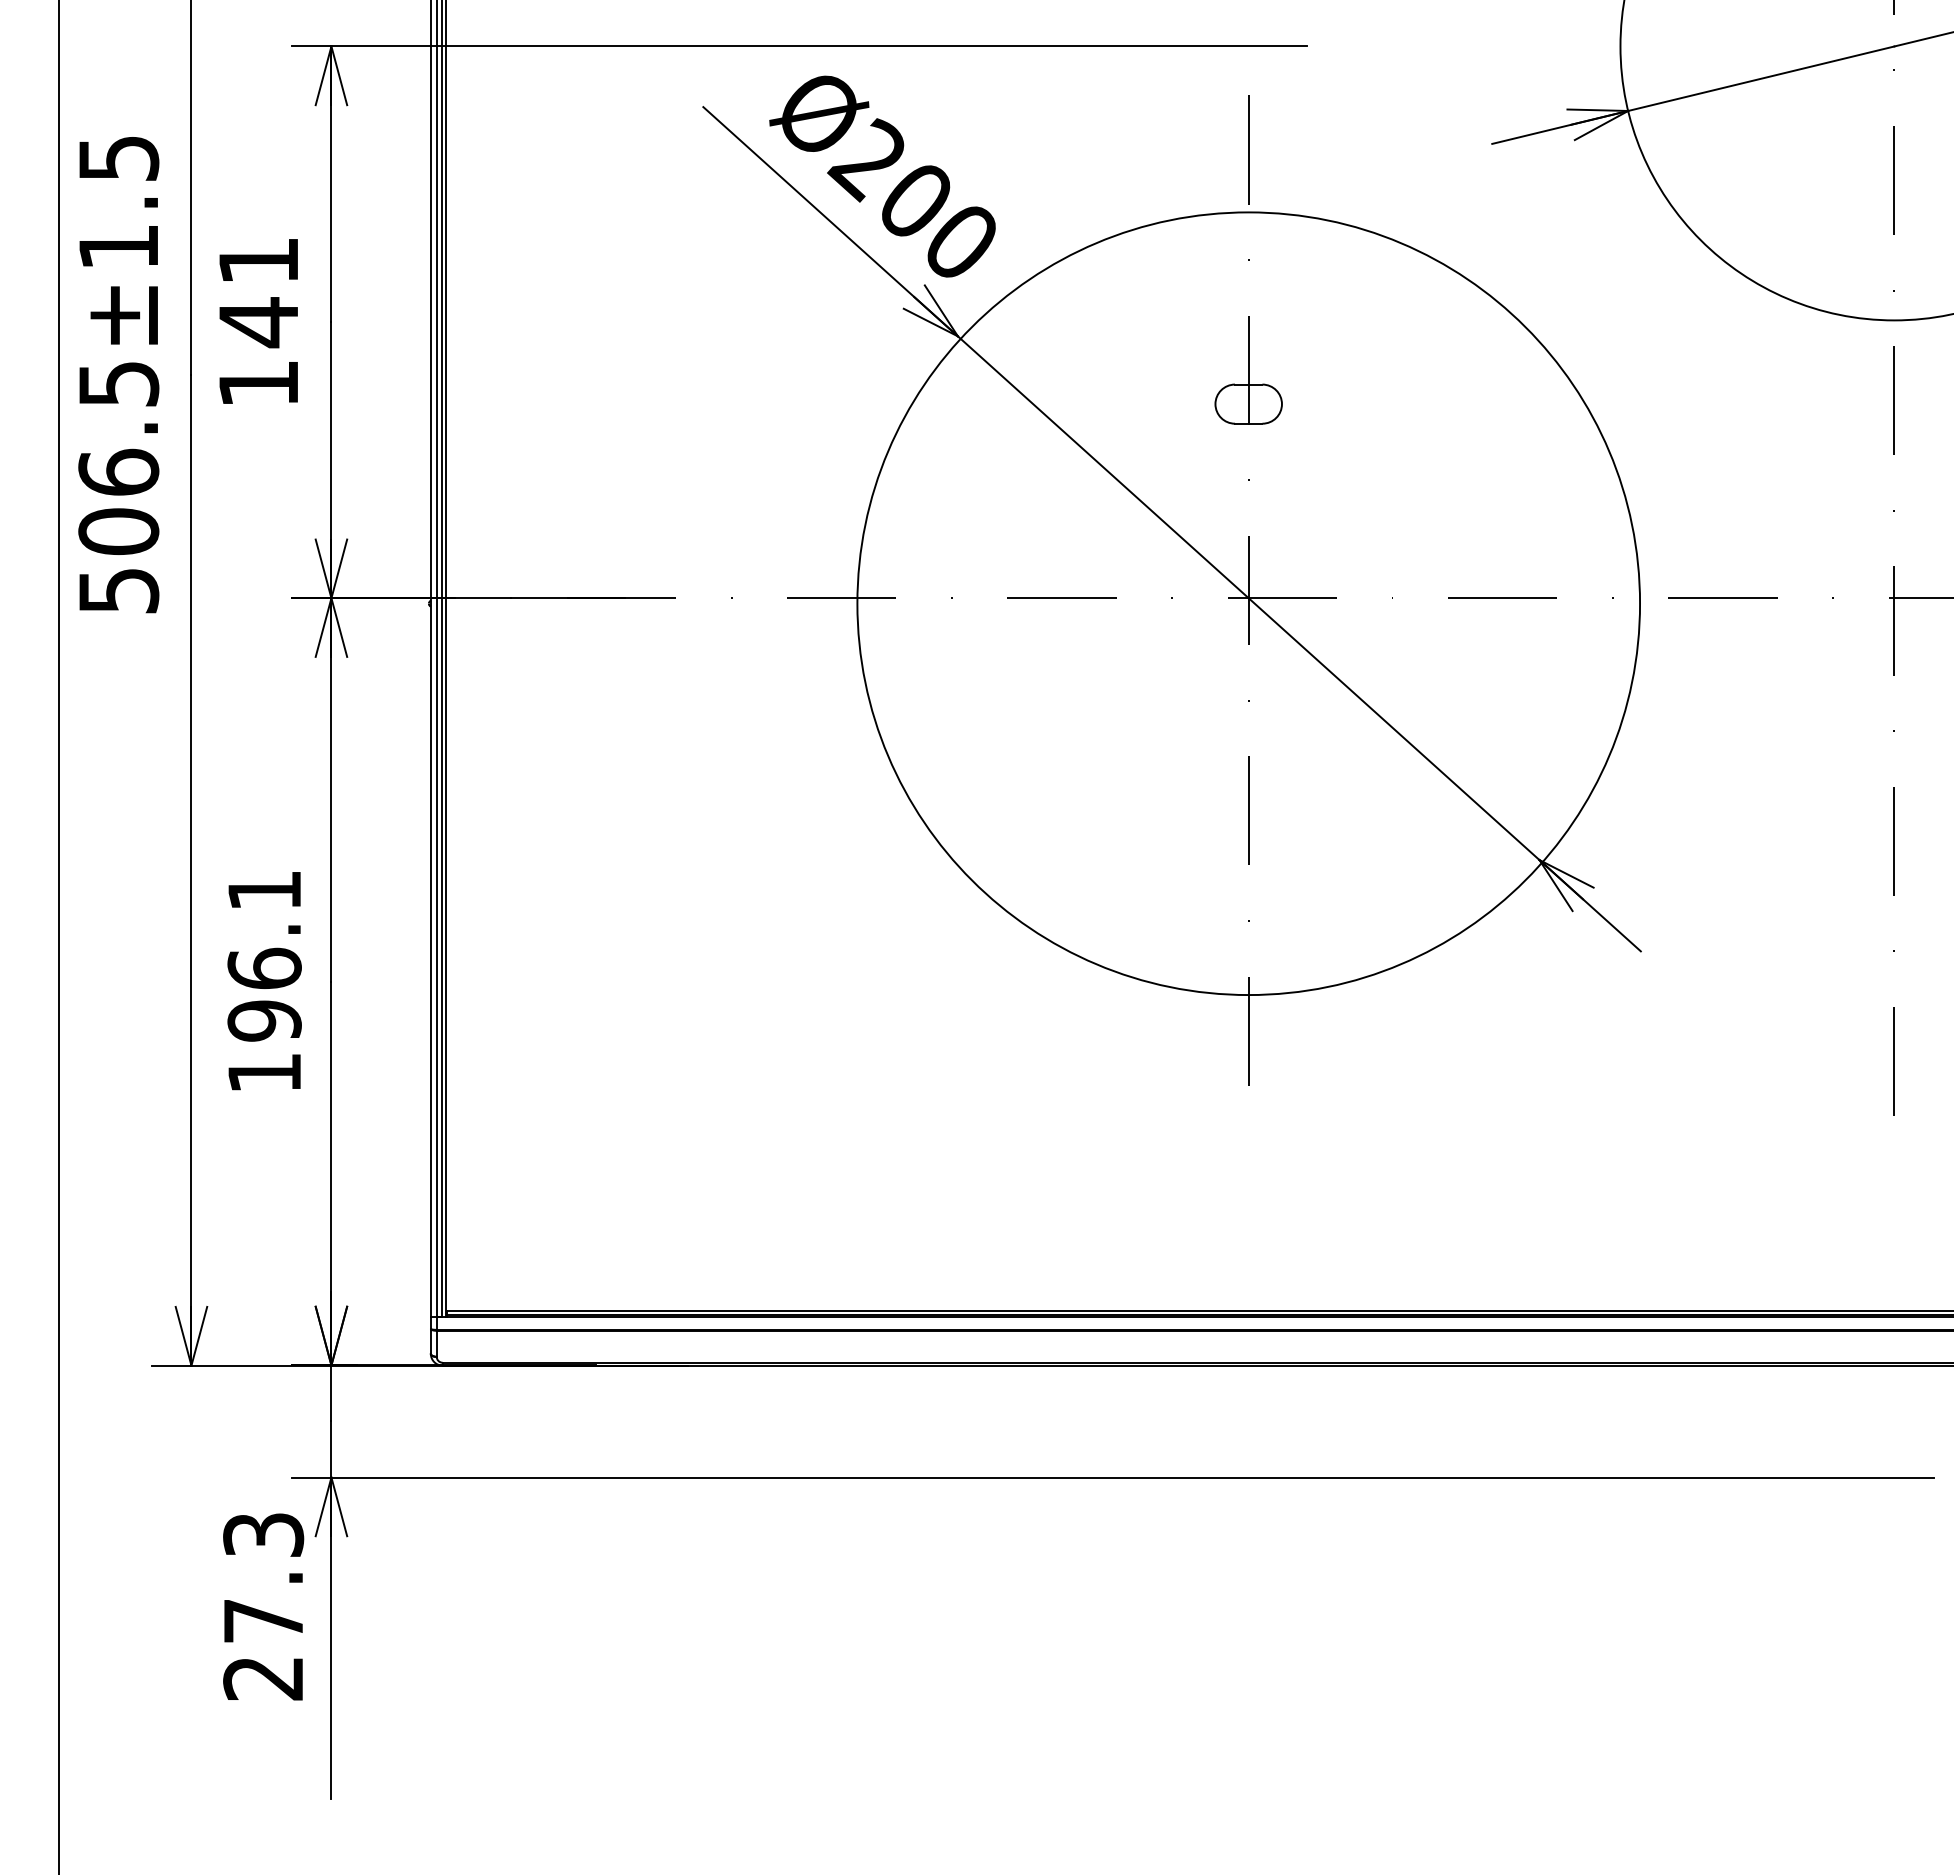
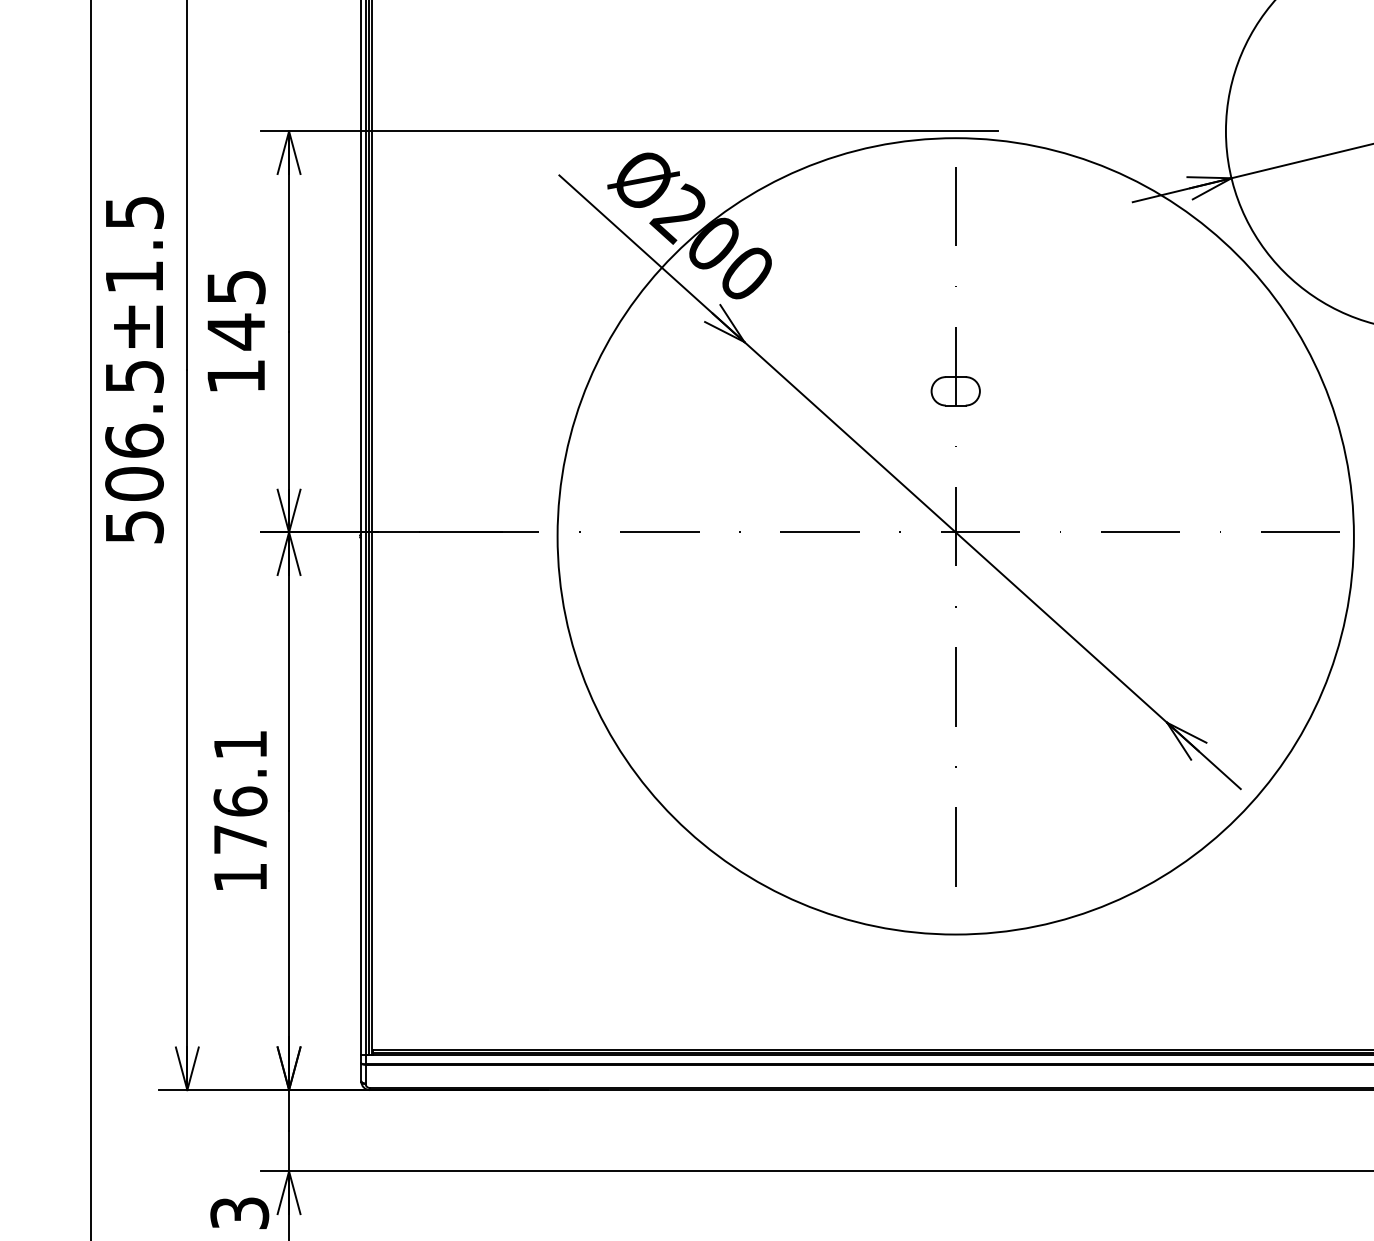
text: (259, 261) -> (236, 287), 141 -> 145
circle: (1248, 603) -> (955, 536), size x1.4
text: (264, 1020) -> (240, 839), 196.1 -> 176.1

